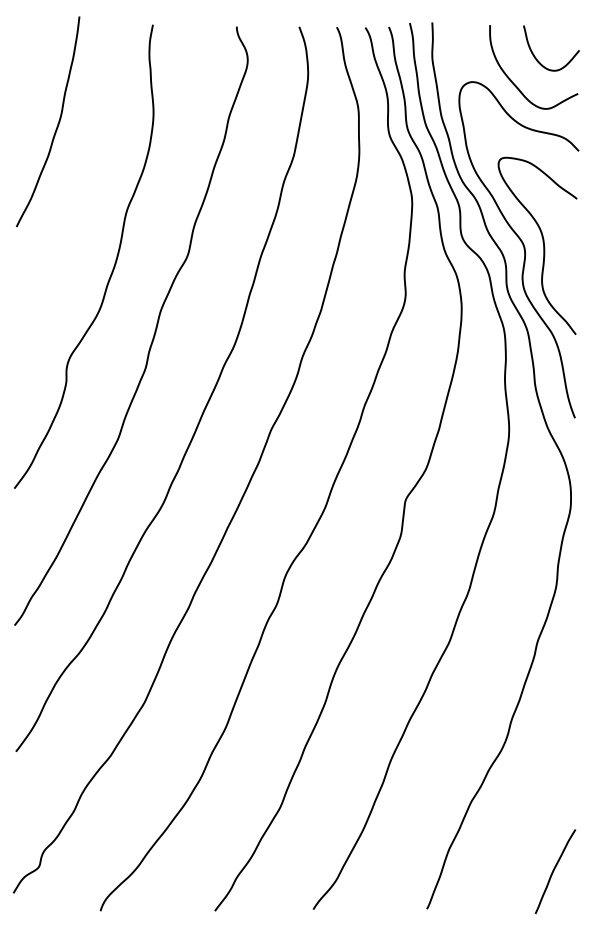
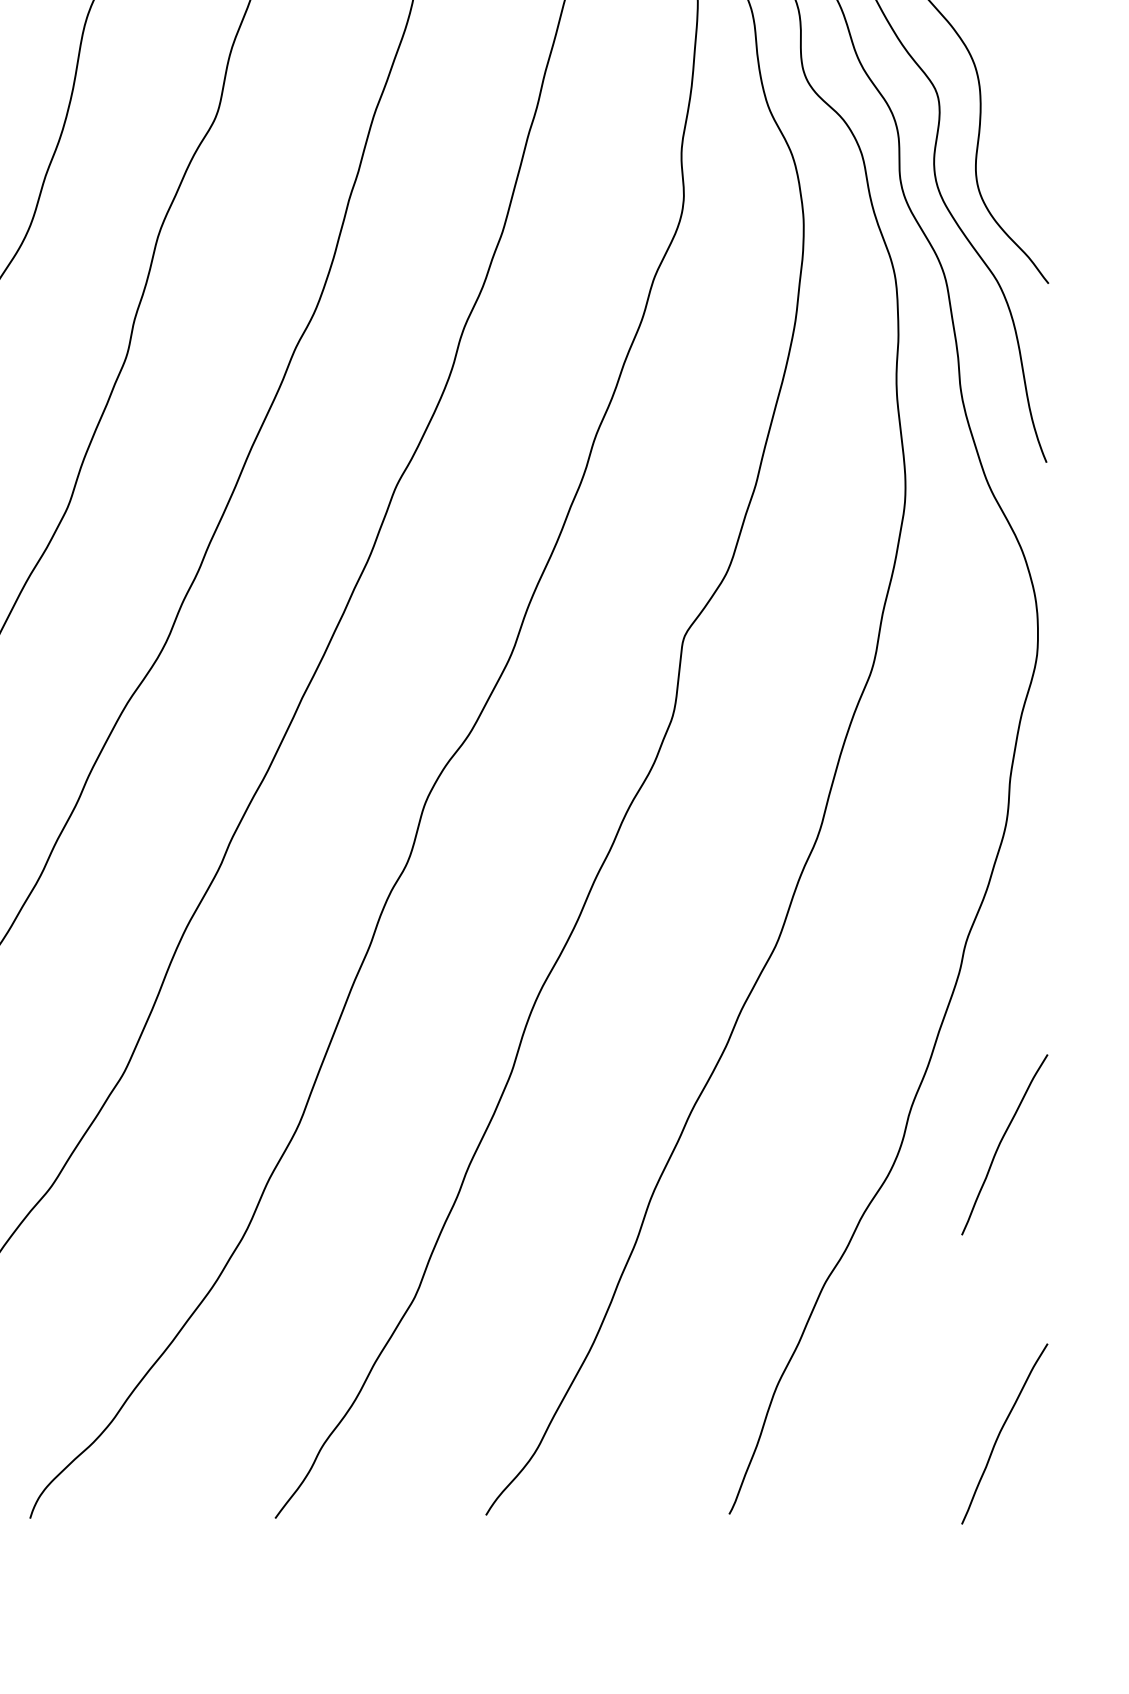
curve: (554, 736) -> (1002, 1144), added

